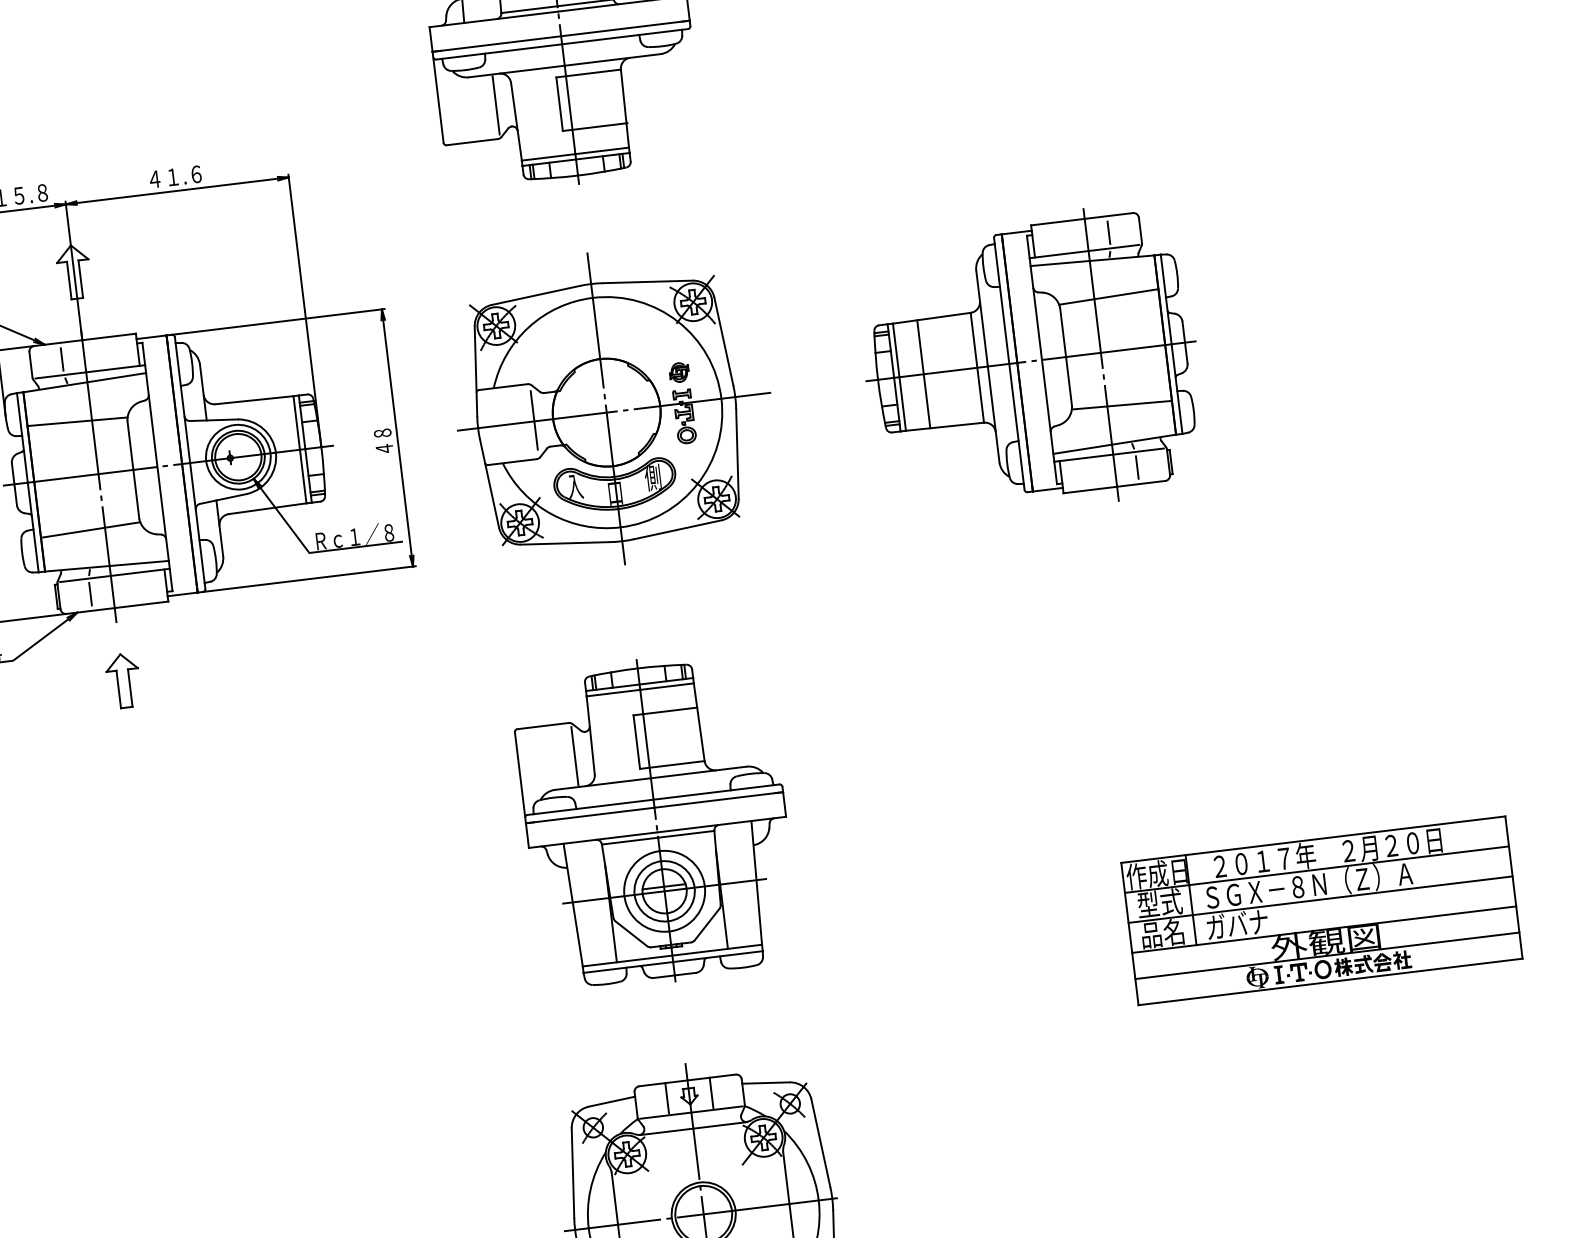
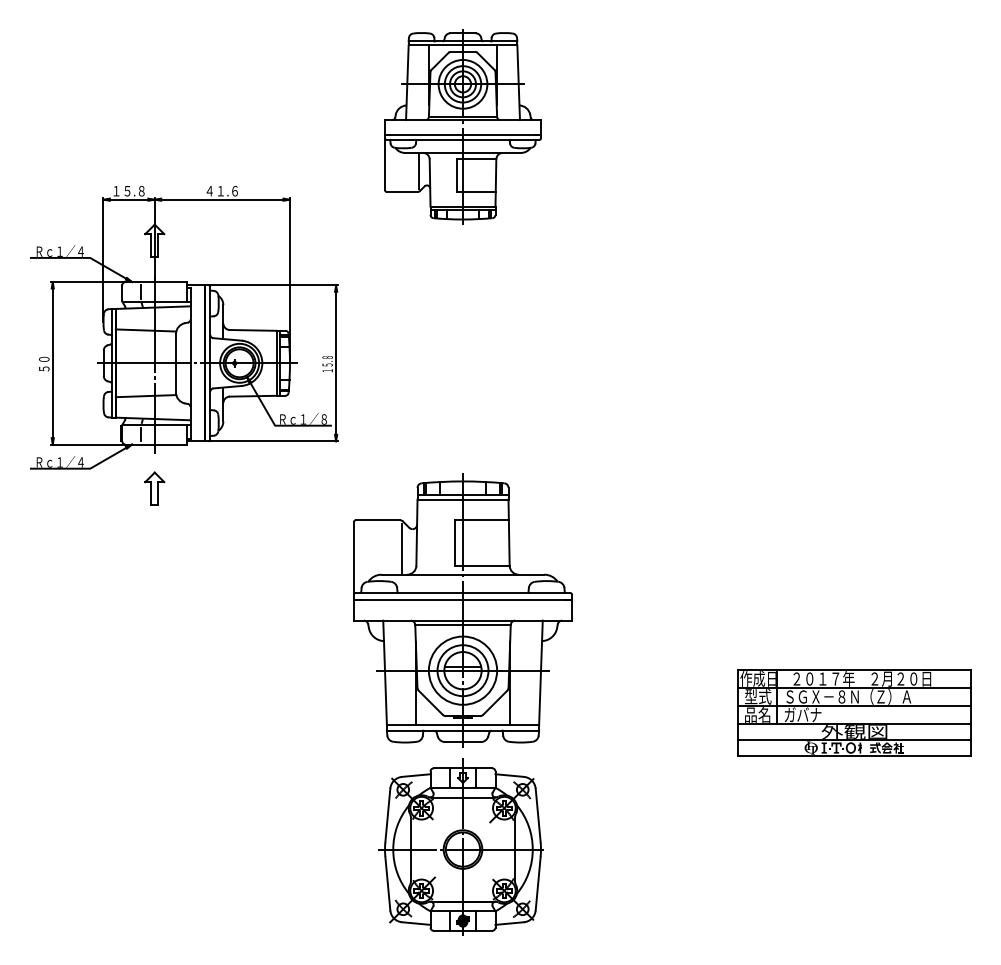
part: (1031, 363) -> (720, 364), removed
part: (613, 407) -> (467, 360), removed
text: (383, 441) -> (327, 364), ４８ -> １５.８
part: (655, 820) -> (462, 610), size x1.4
fill: (1345, 965) -> (864, 747), removed

